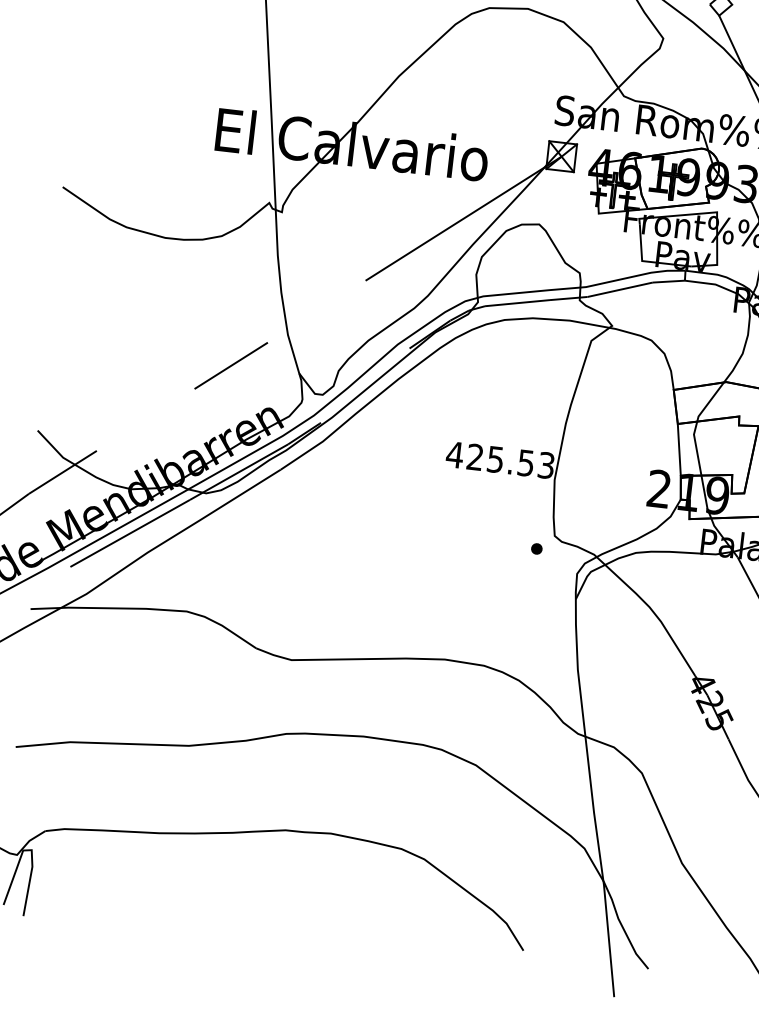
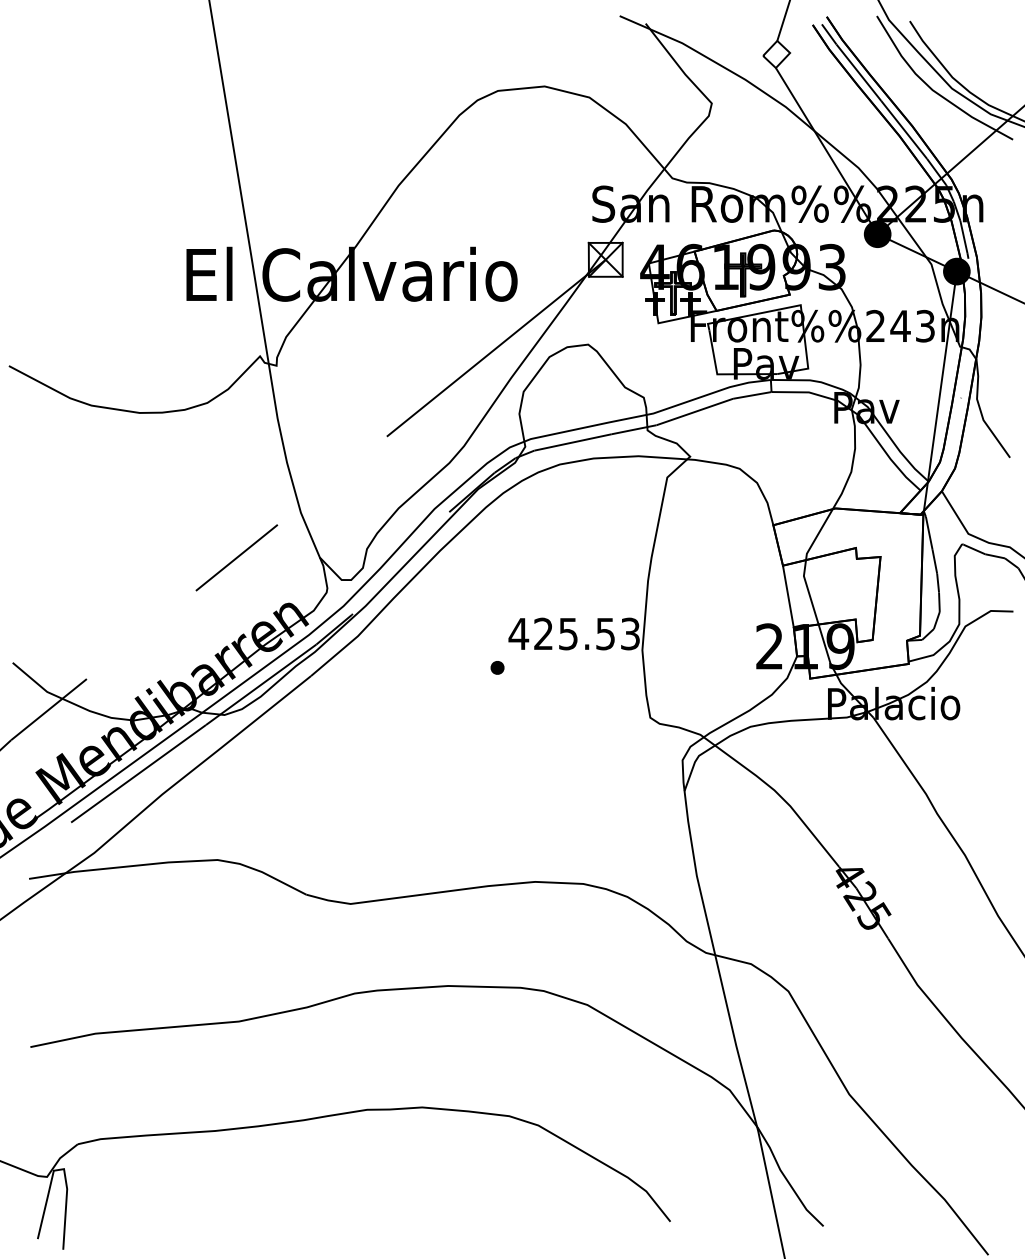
part: (536, 548) -> (497, 667), moved

